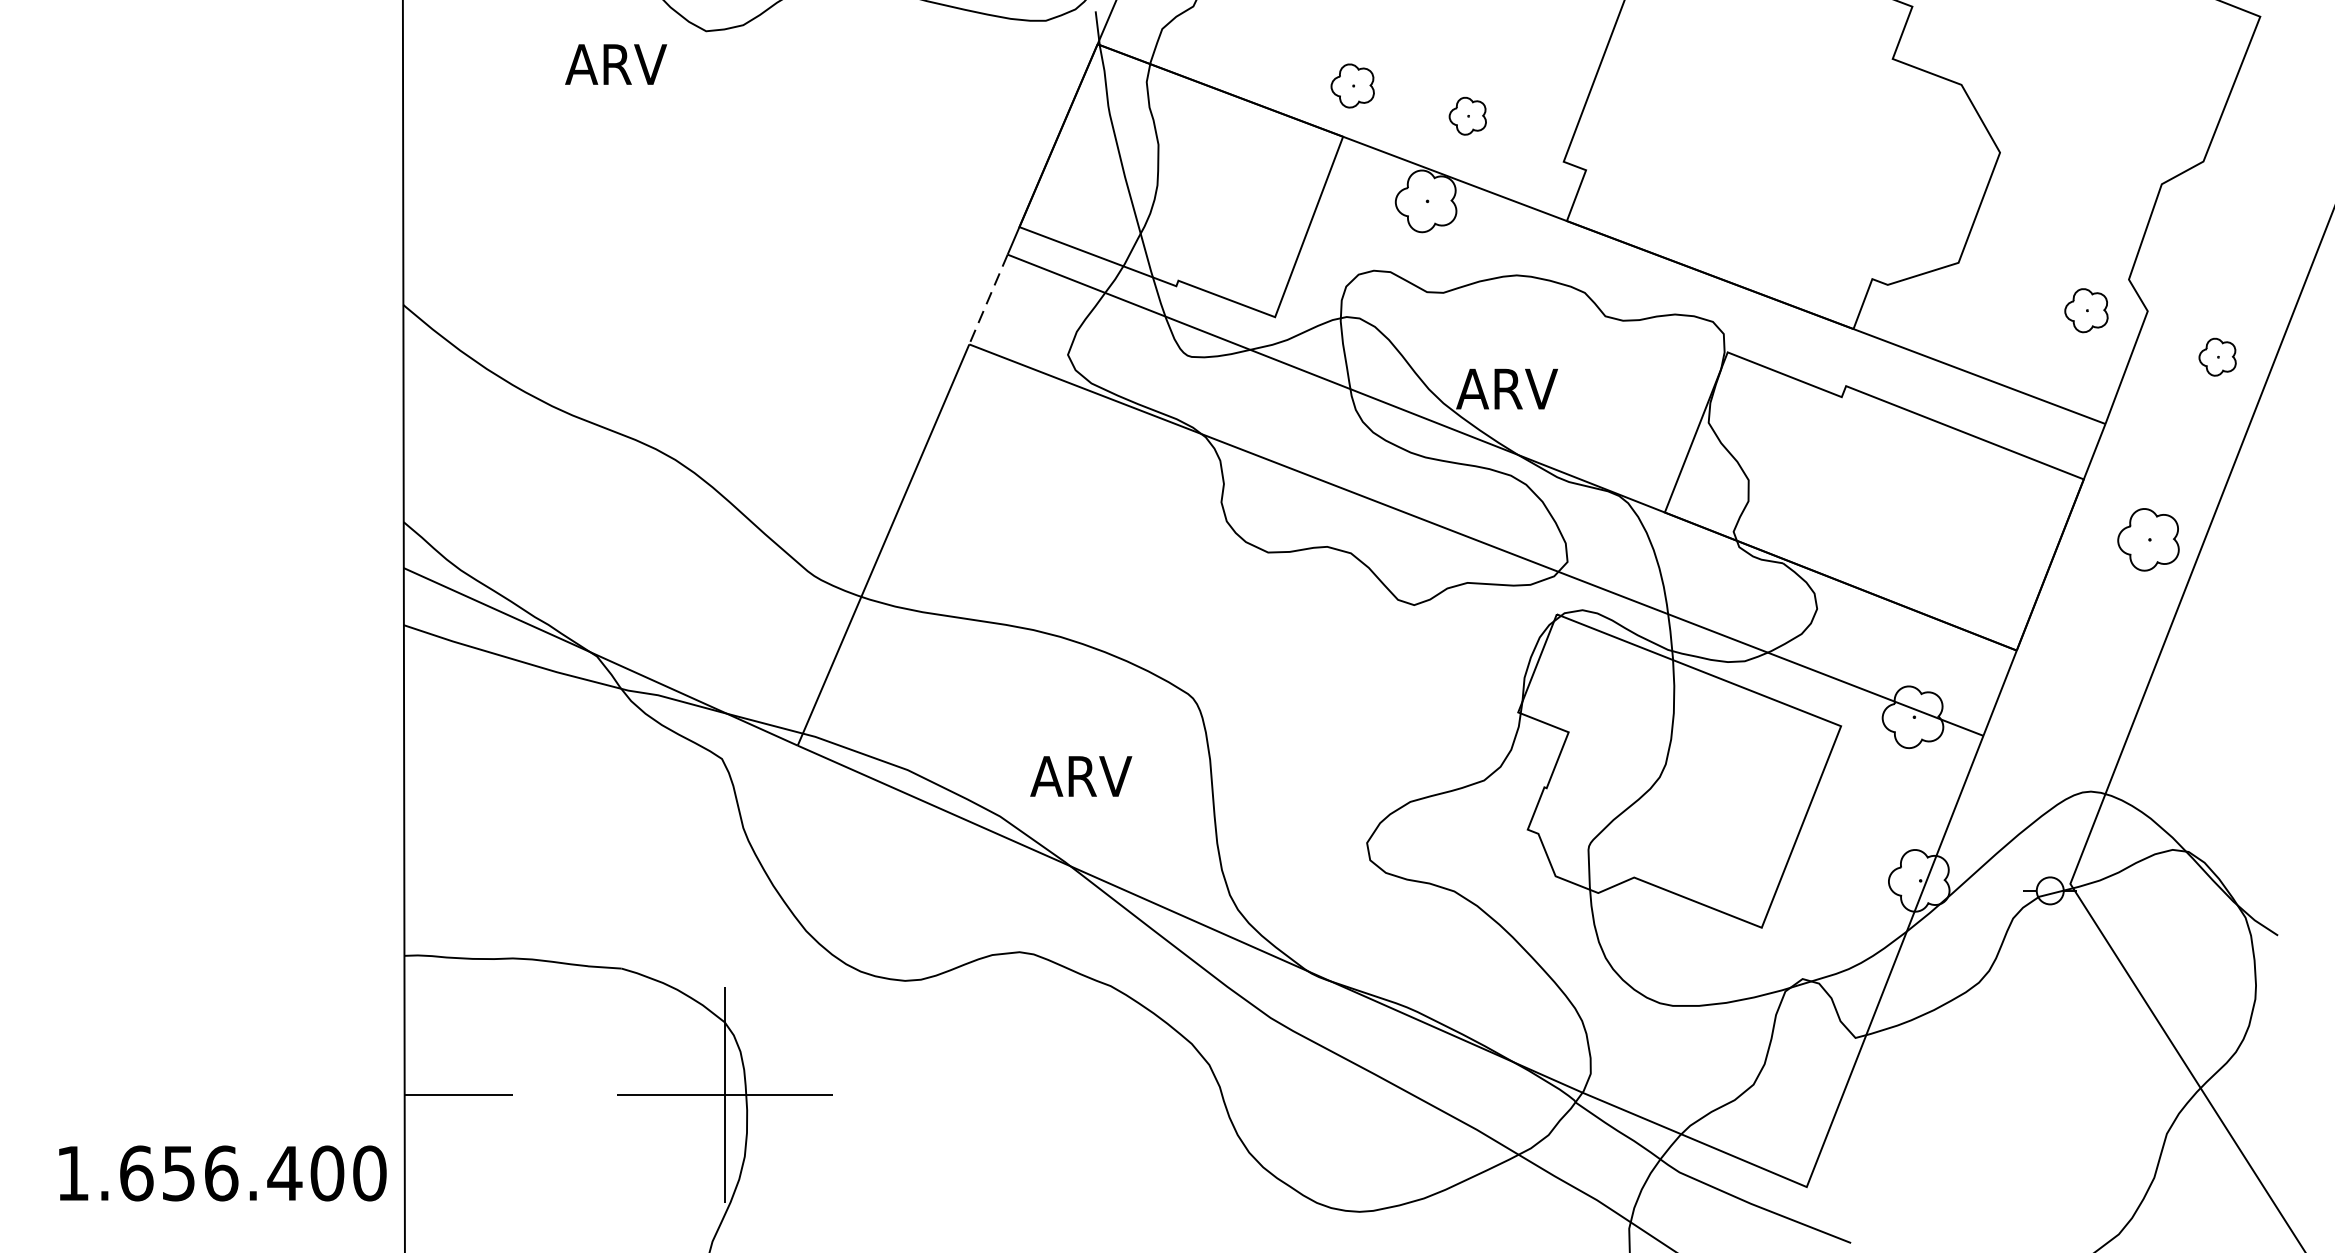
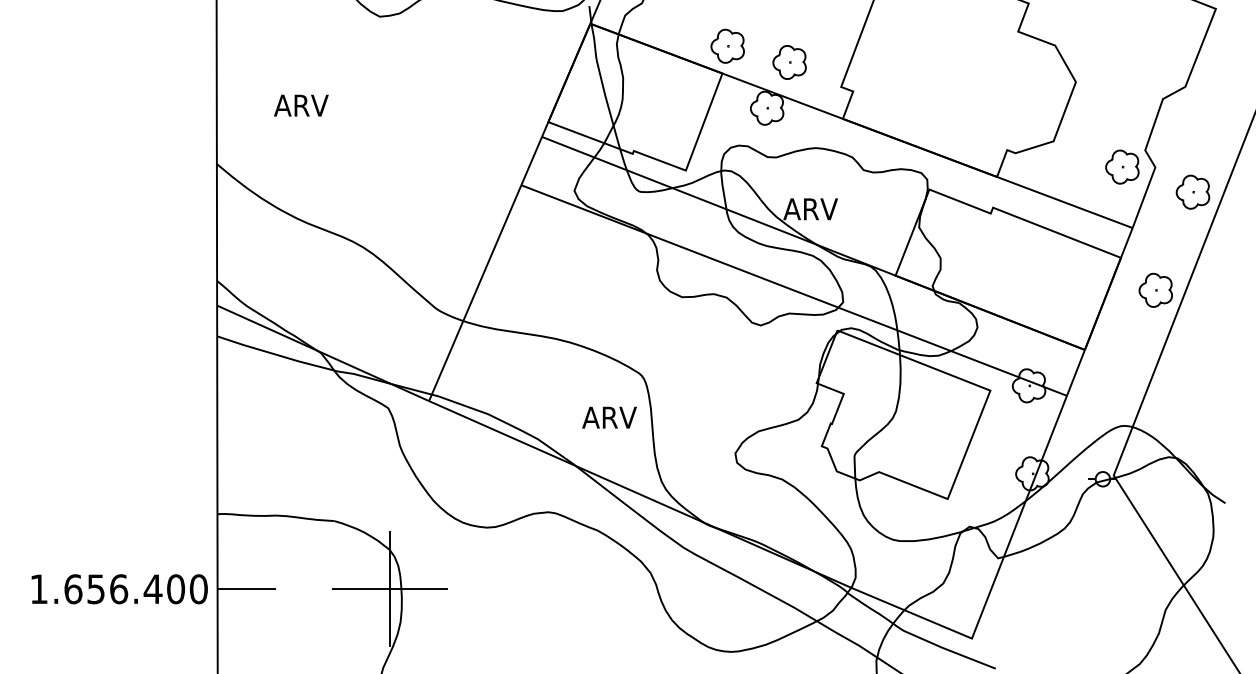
text: (616, 64) -> (301, 105), moved
part: (1352, 84) -> (727, 45), size x1.43
part: (1467, 116) -> (789, 62), size x1.67
line: (988, 300) -> (531, 161), dashed -> solid
part: (2086, 309) -> (1122, 166), size x1.43
part: (2216, 356) -> (1192, 191), size x1.67
text: (1081, 776) -> (609, 417), moved
text: (222, 1173) -> (119, 589), moved

